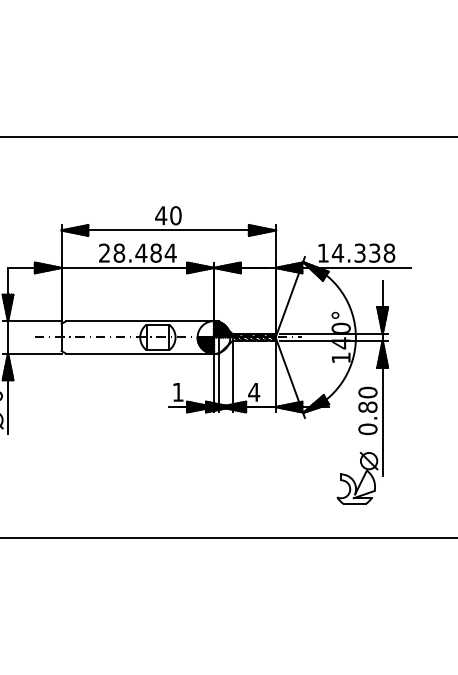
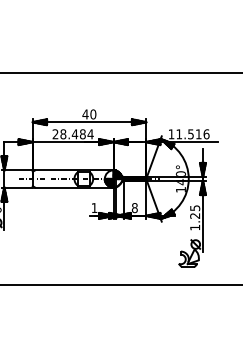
text: (362, 253) -> (192, 134), 14.338 -> 11.516
text: (253, 393) -> (134, 208), 4 -> 8
text: (368, 410) -> (195, 217), 0.80 -> 1.25

